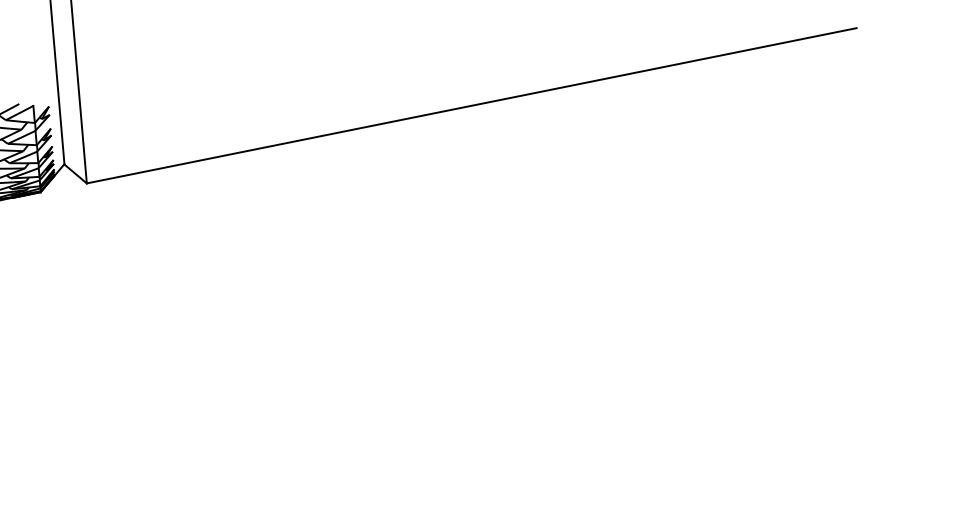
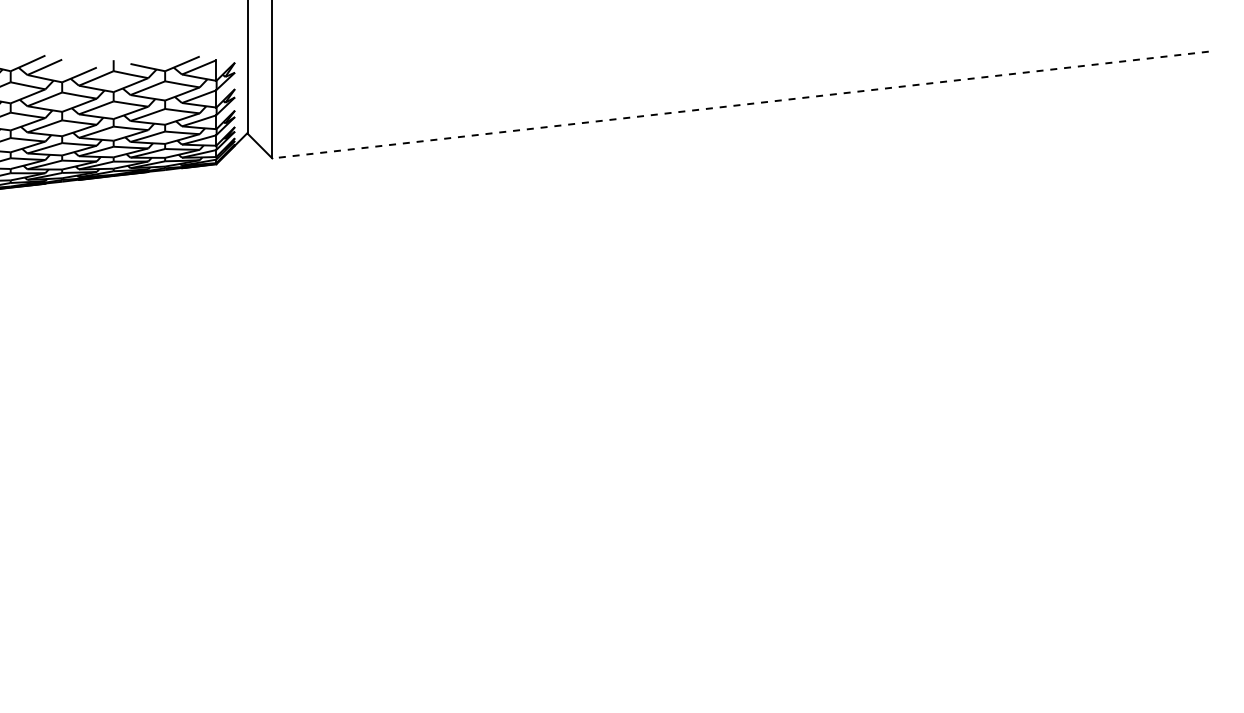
line: (471, 106) -> (740, 105), solid -> dashed

